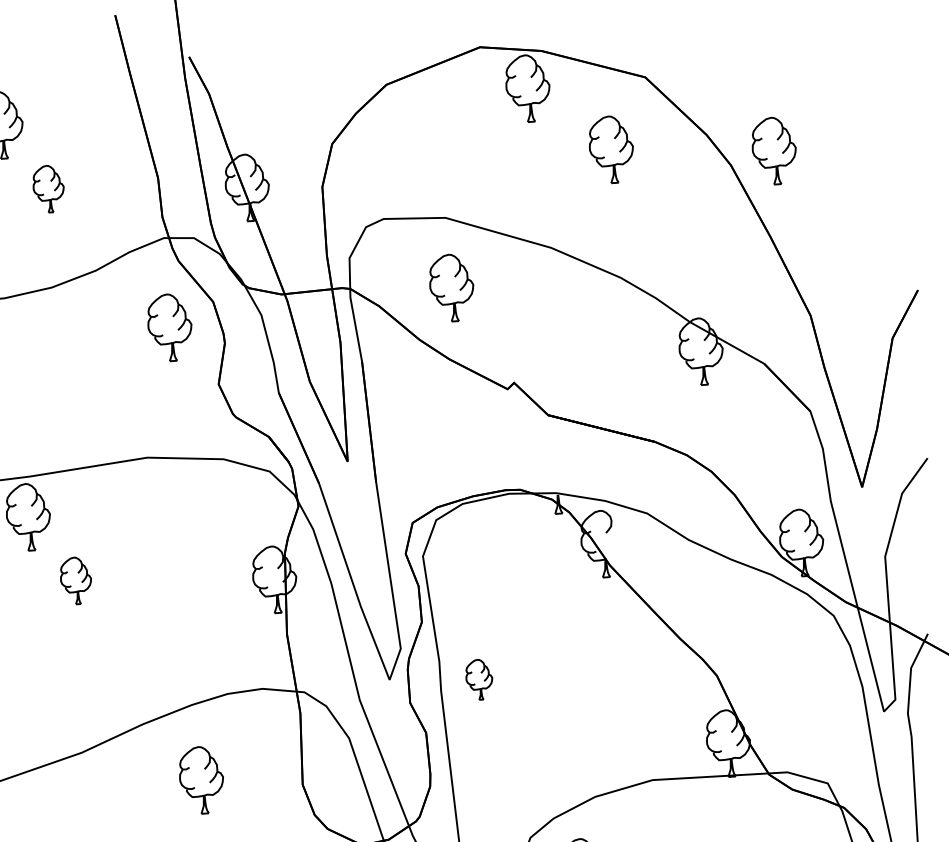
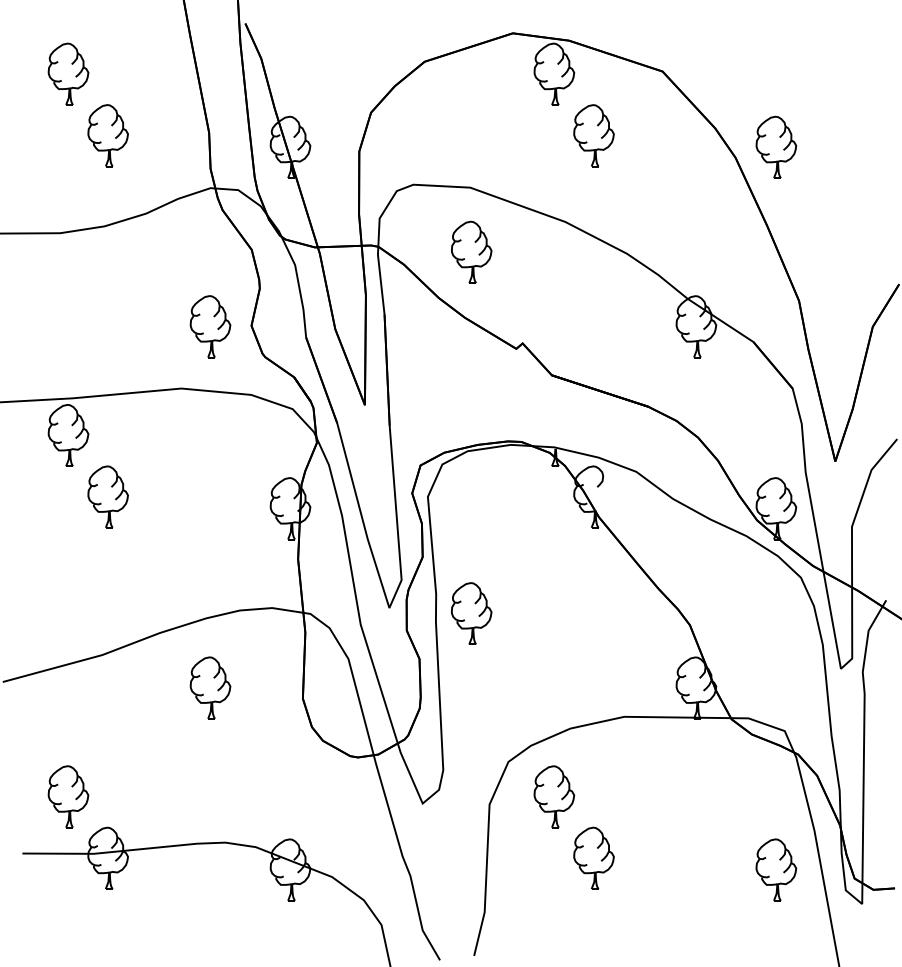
part: (610, 149) -> (593, 135), moved
part: (48, 188) -> (107, 135), size x1.43
part: (170, 327) -> (210, 326), moved
part: (75, 580) -> (107, 496), size x1.43
part: (479, 679) -> (471, 613), size x1.67

